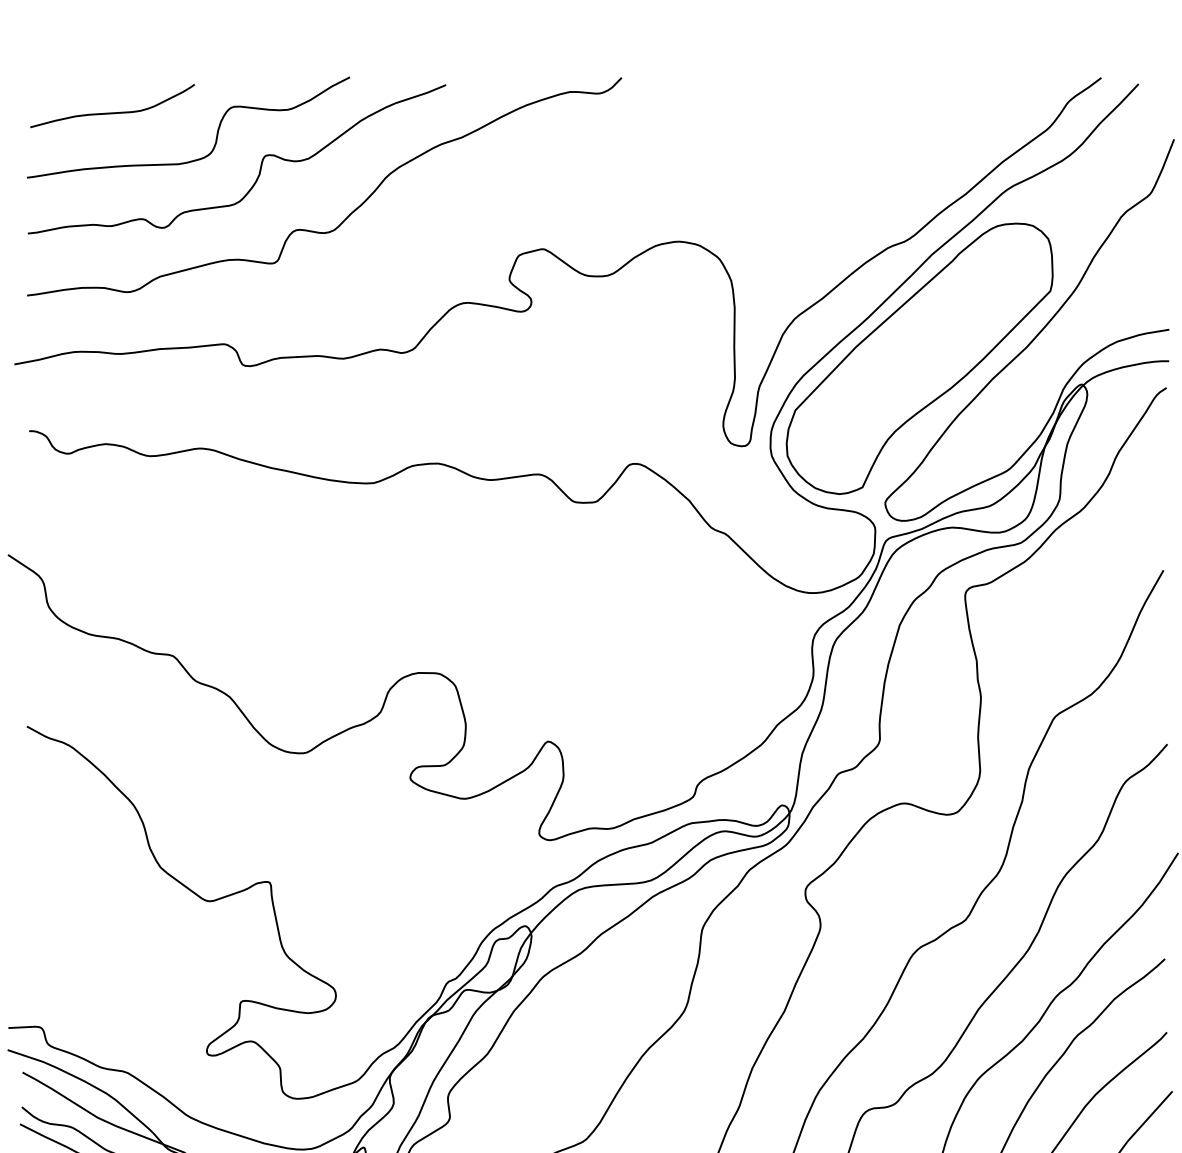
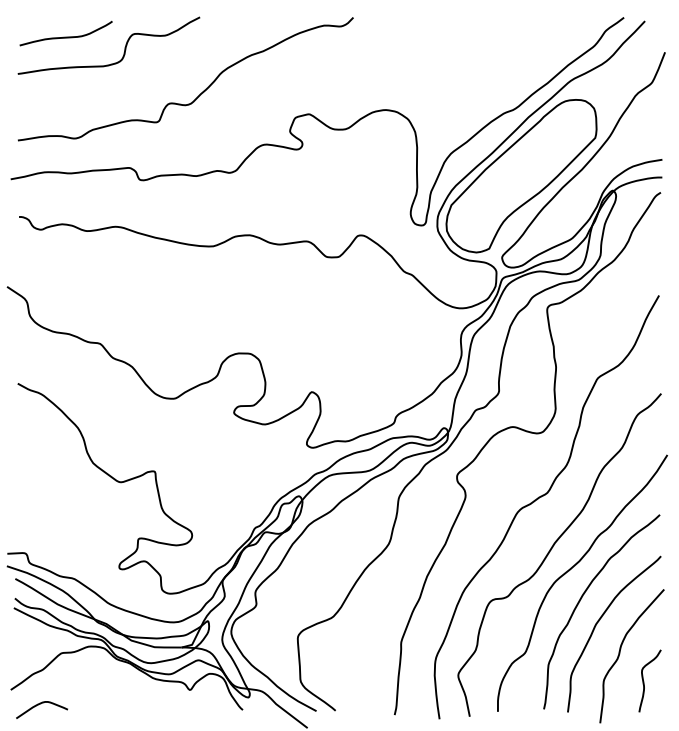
curve: (258, 168) -> (148, 68), removed

